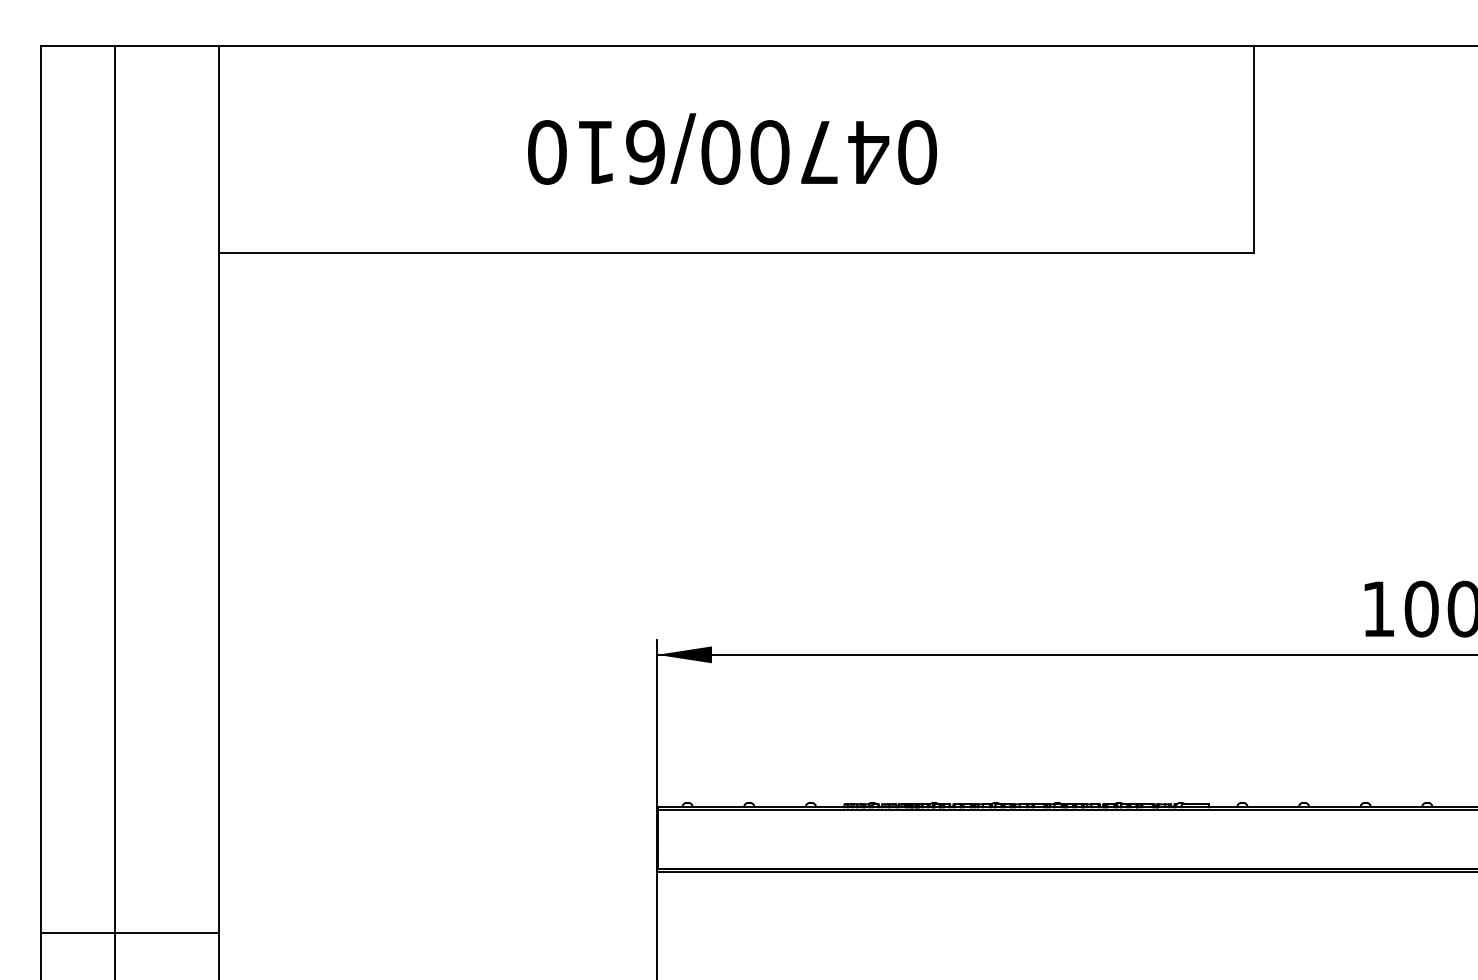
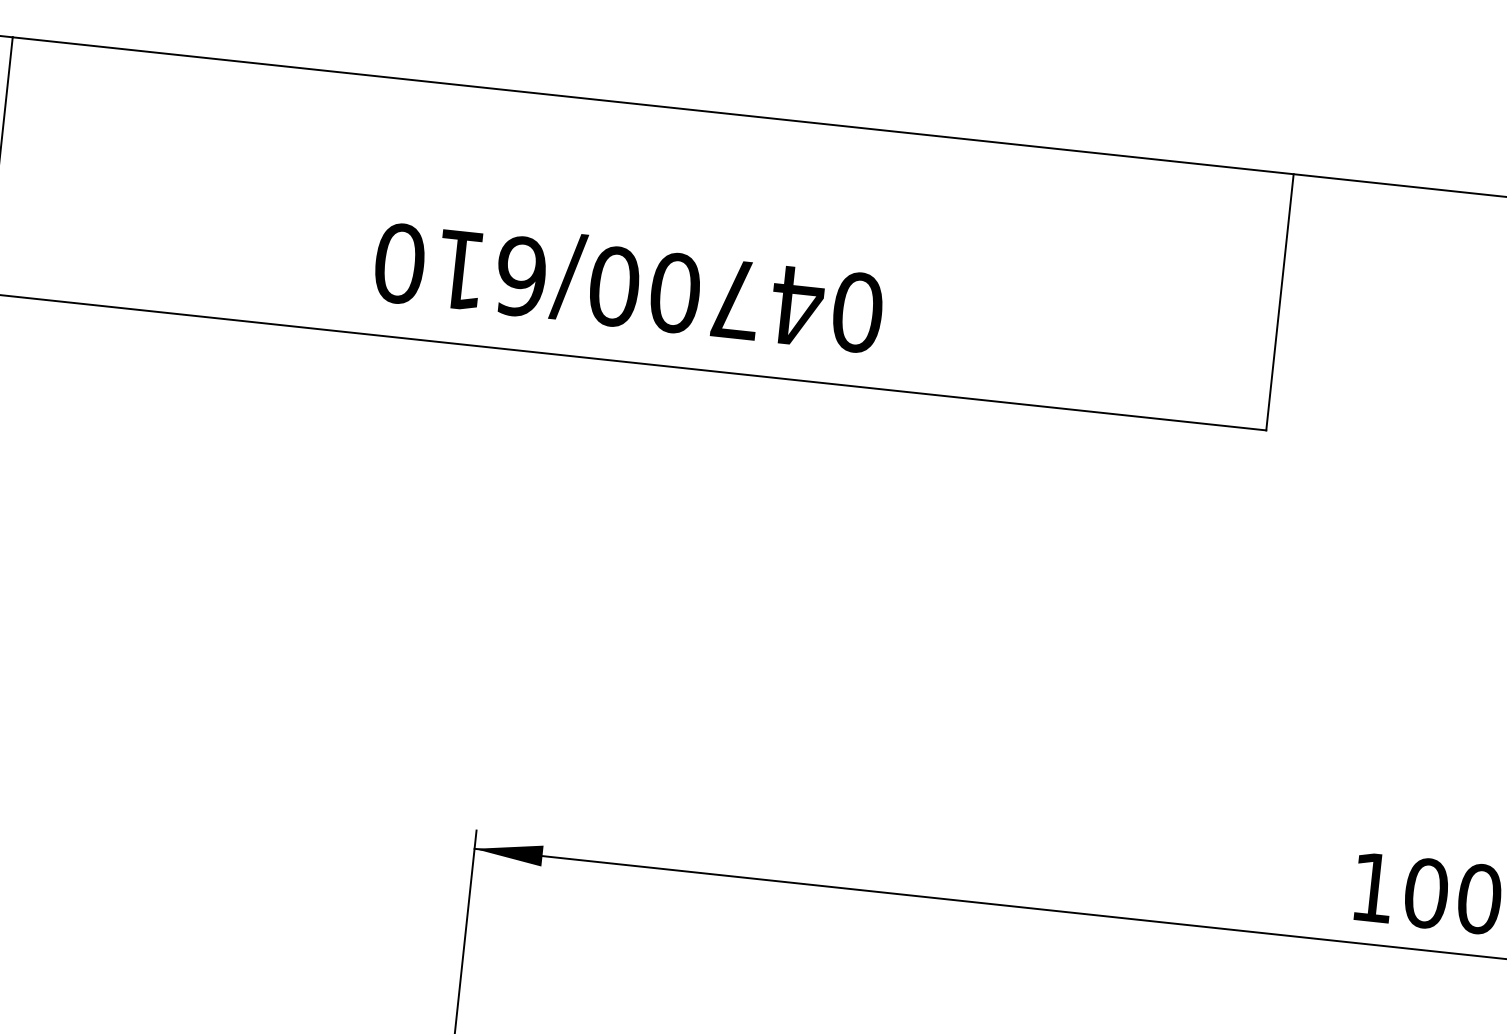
text: (732, 148) -> (629, 283), moved

